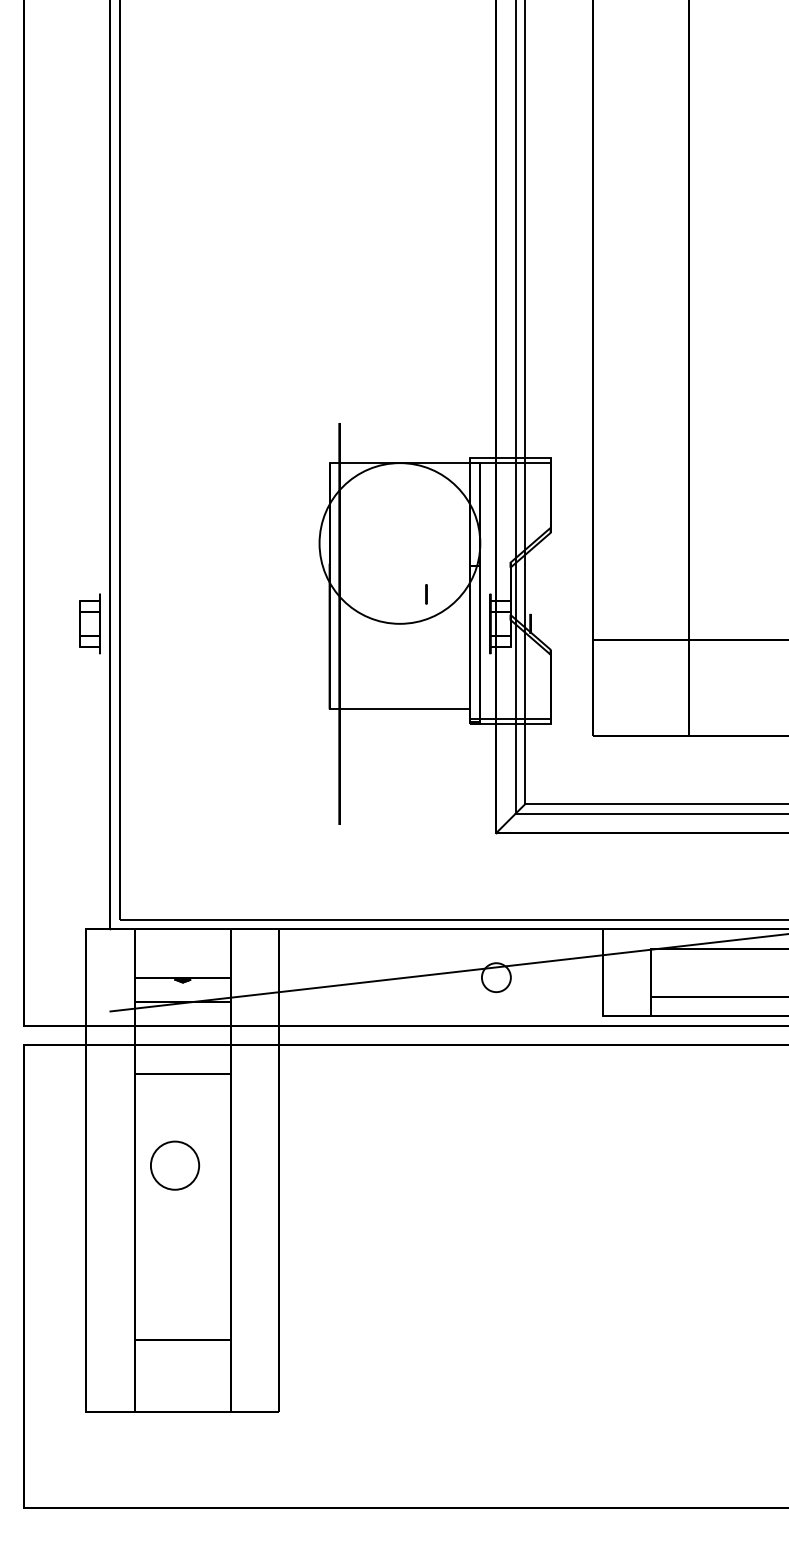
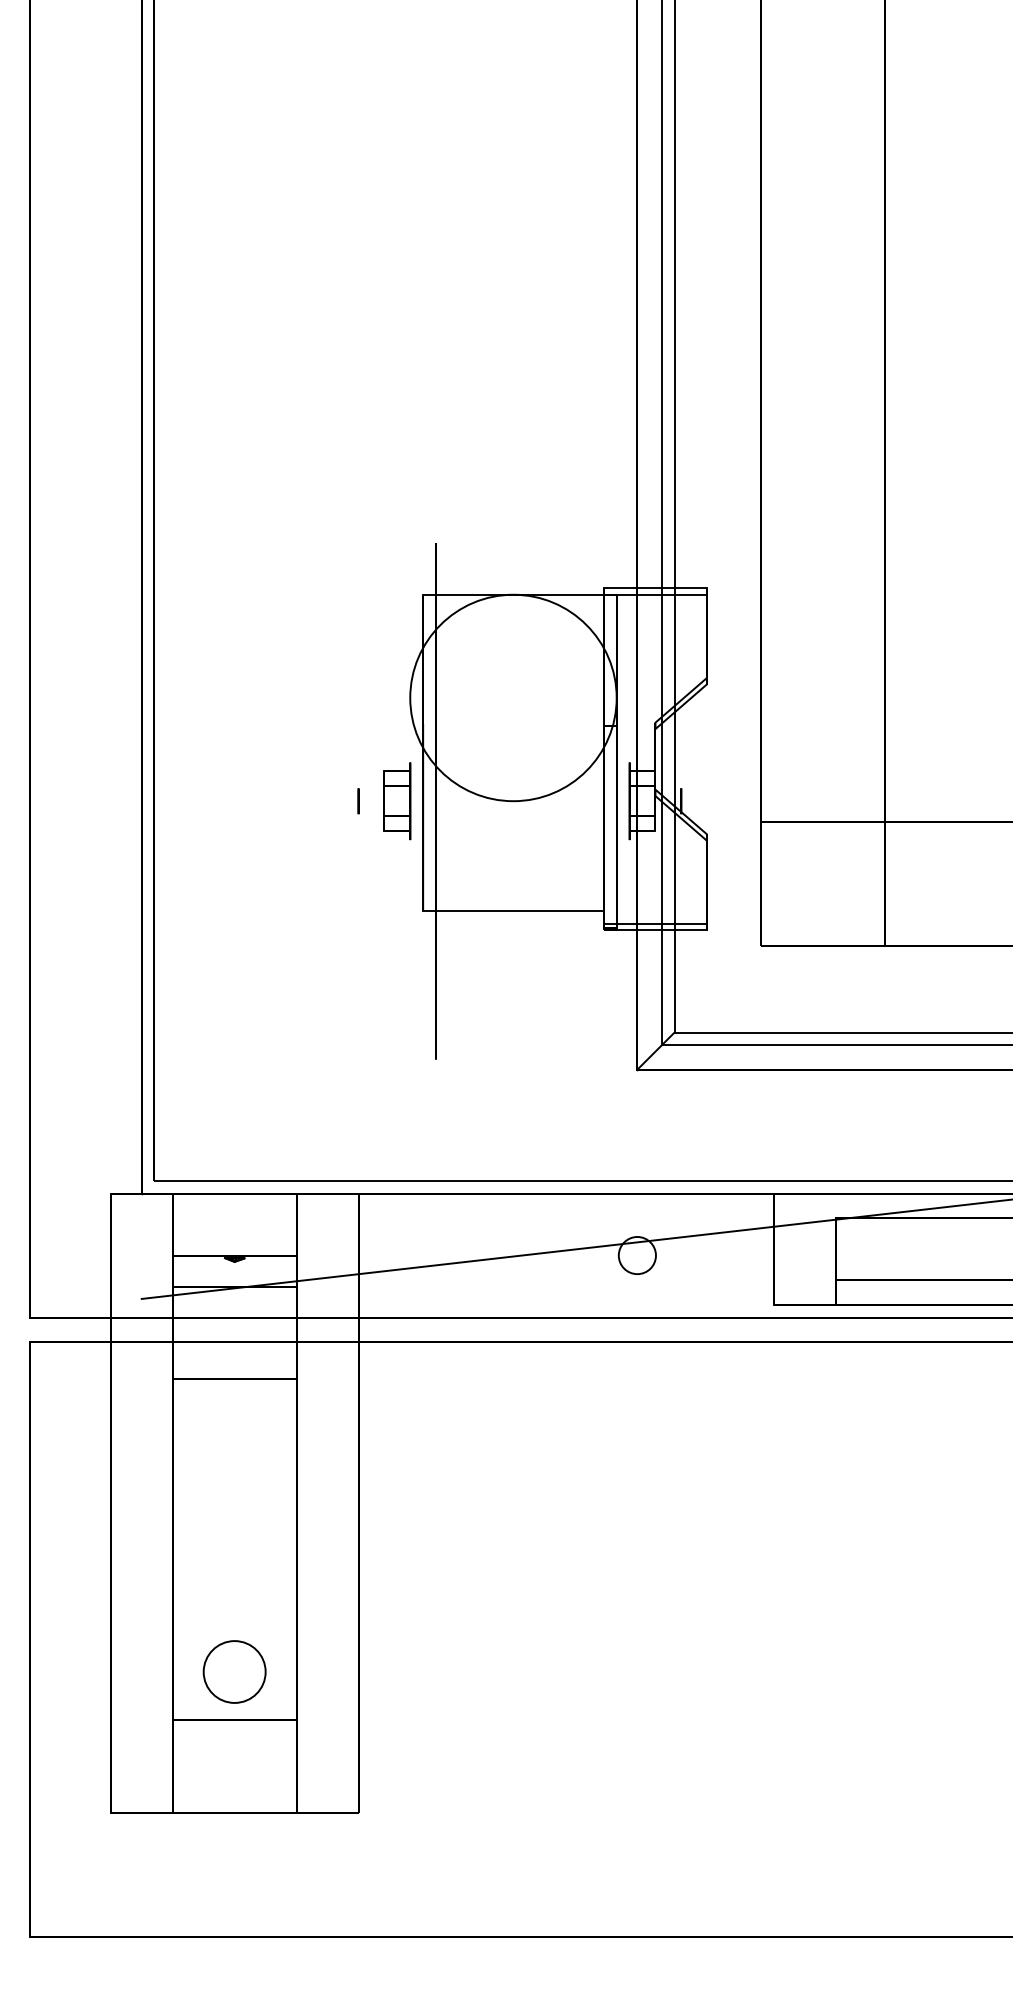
circle: (426, 594) -> (358, 801), moved
part: (90, 624) -> (397, 801), moved
circle: (174, 1165) -> (234, 1671), moved

